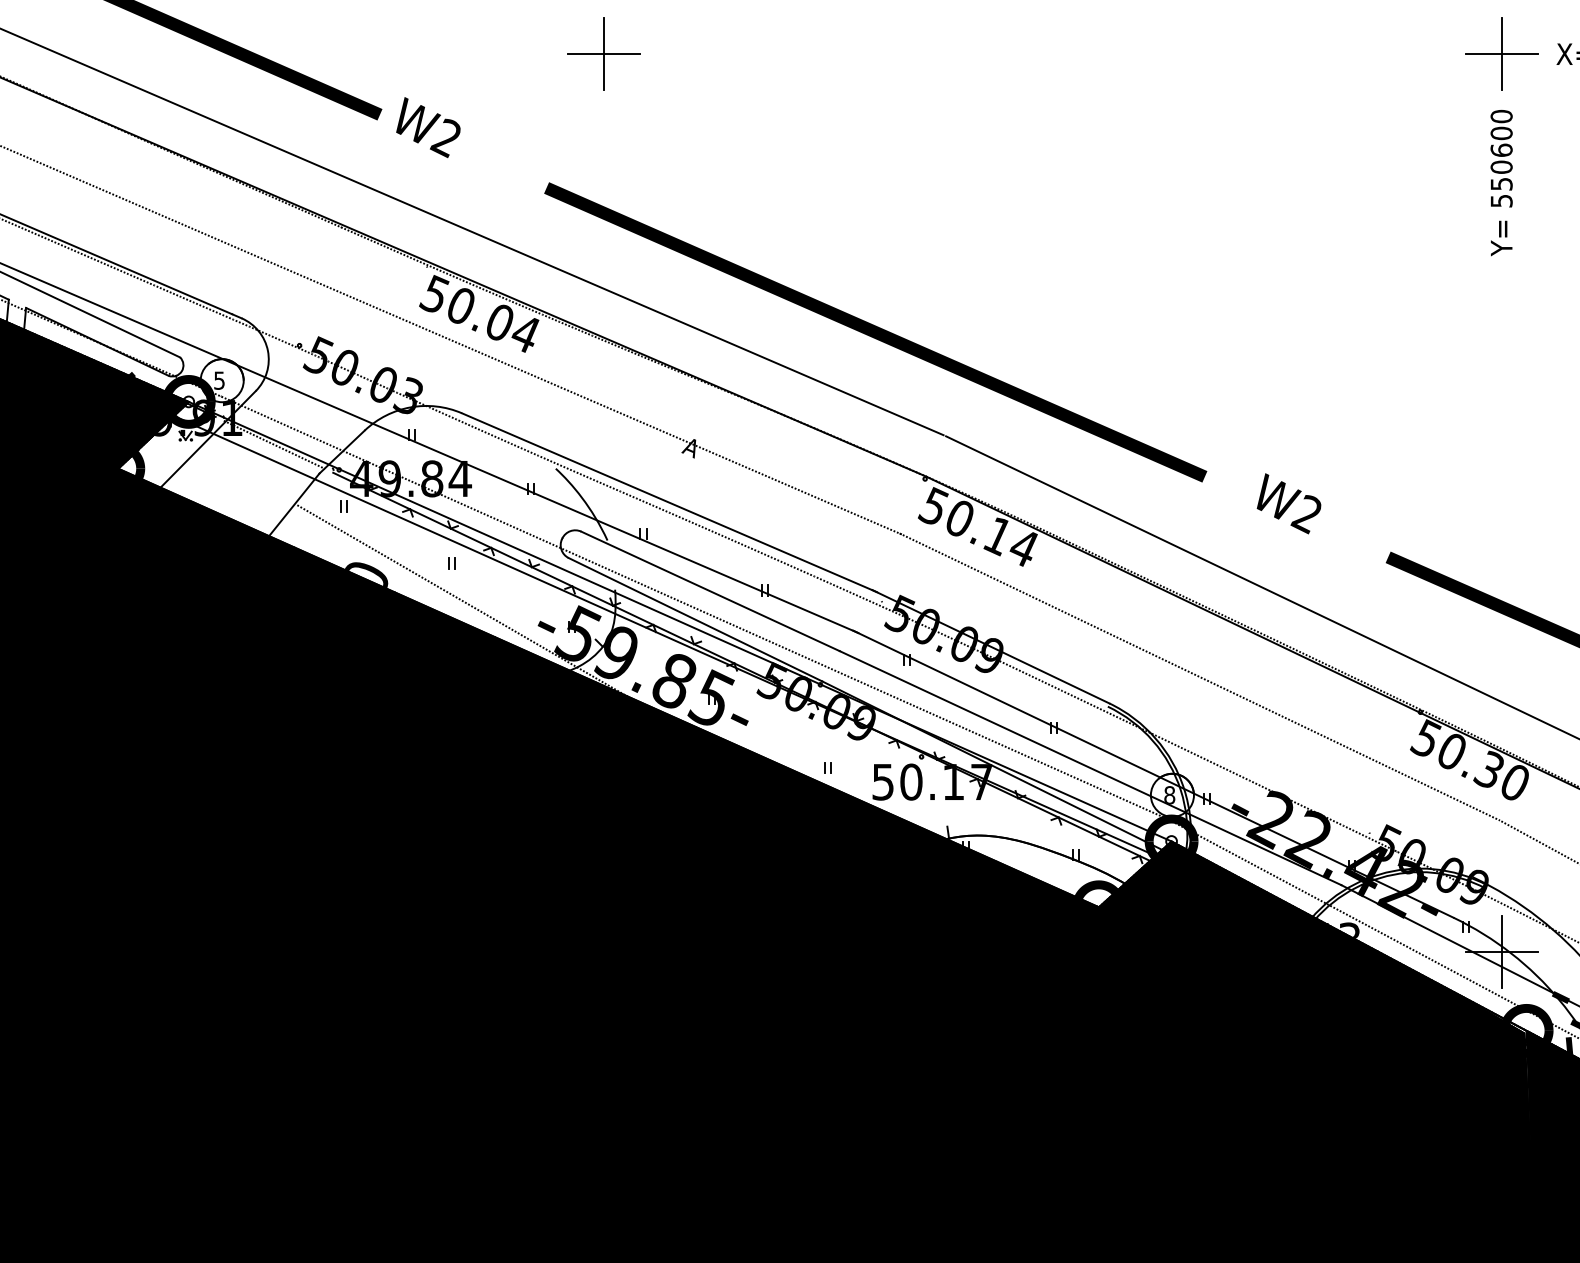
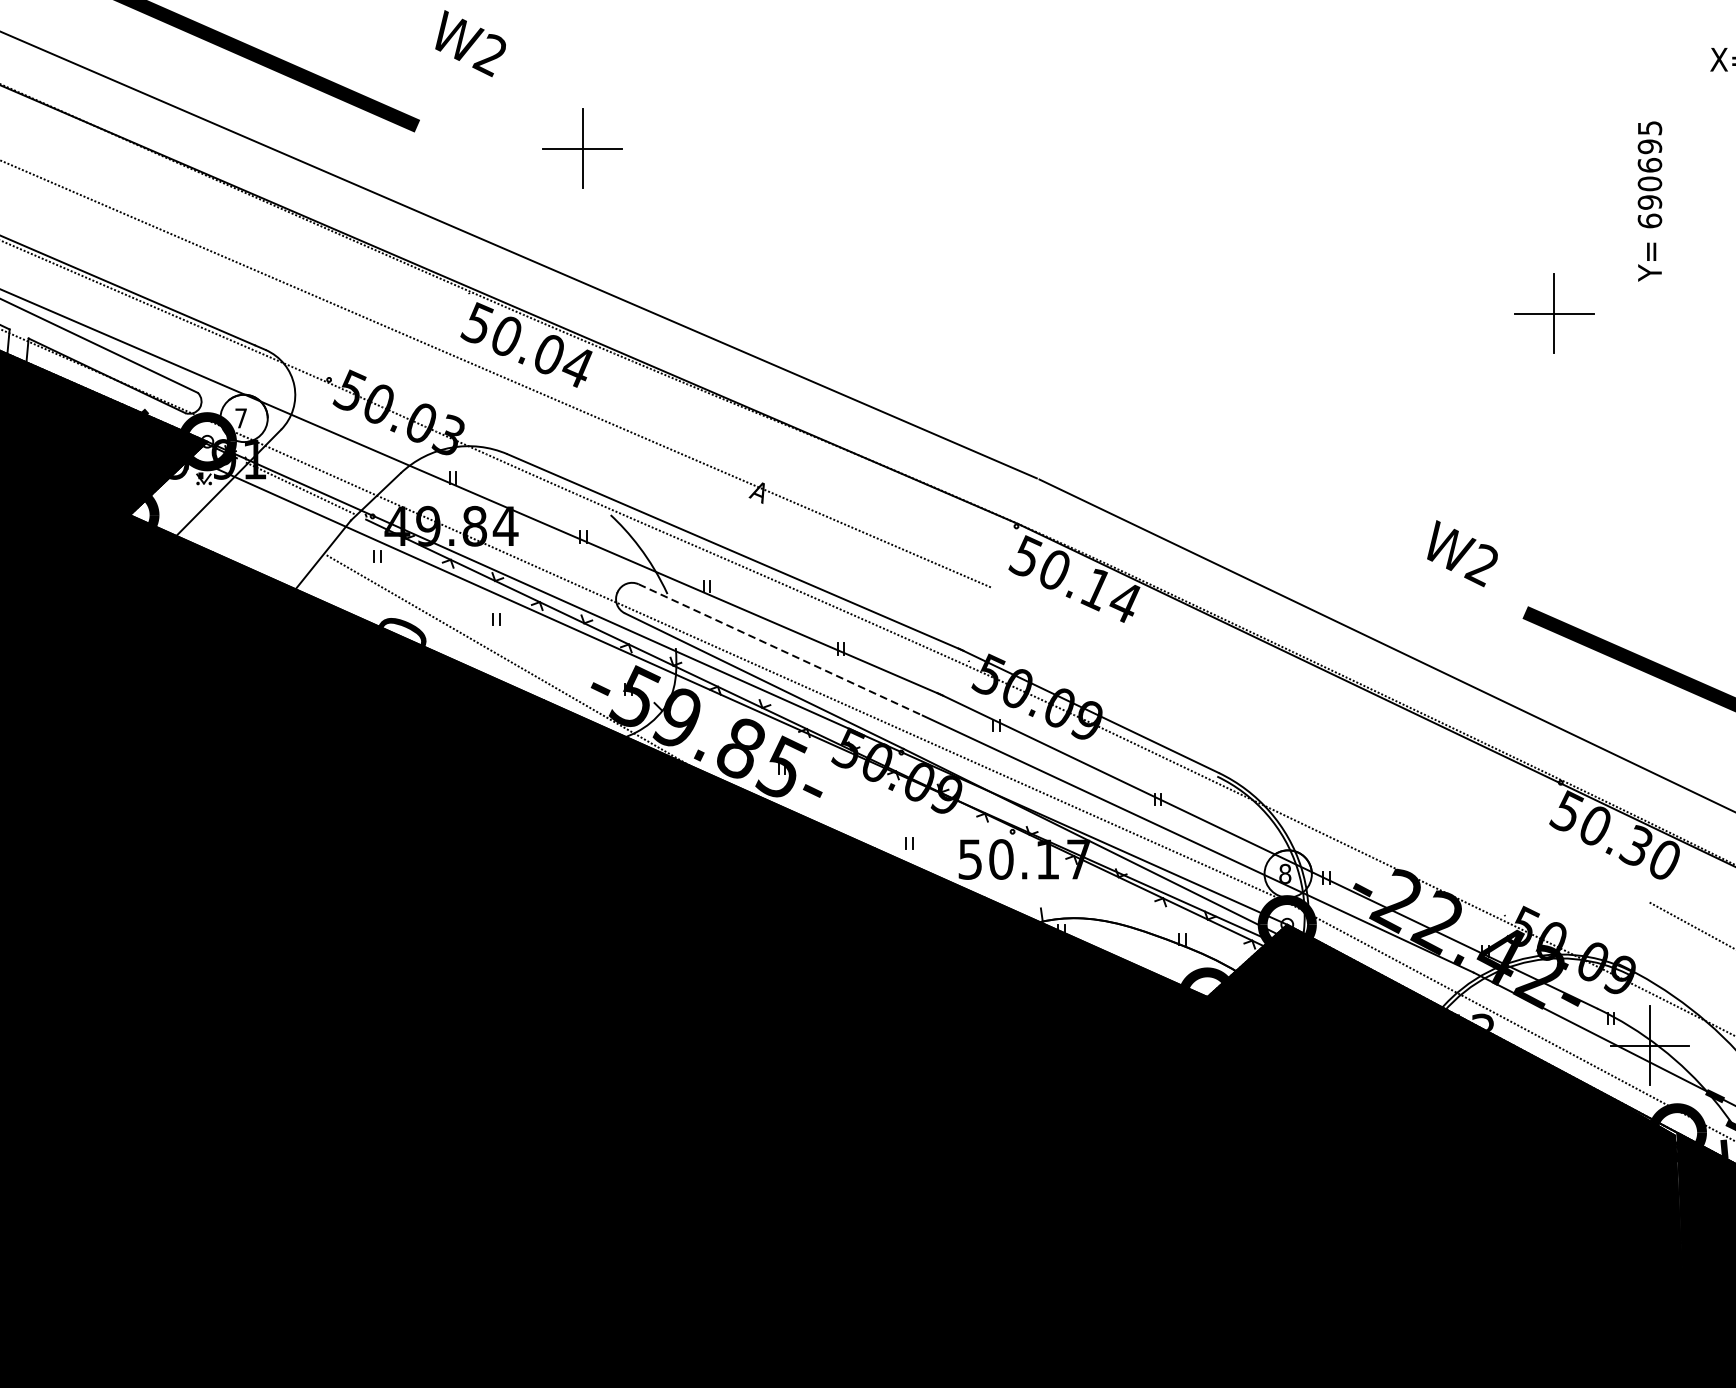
part: (603, 53) -> (581, 147), moved
part: (1501, 53) -> (1554, 312), moved
text: (428, 127) -> (470, 43), moved
text: (1501, 158) -> (1649, 174), 550600 -> 690695
line: (875, 332) -> (961, 365), removed
text: (219, 380) -> (241, 418), 5 -> 7
text: (1288, 503) -> (1461, 553), moved
line: (711, 591) -> (781, 650), solid -> dashed
line: (1199, 676) -> (1317, 743), removed

